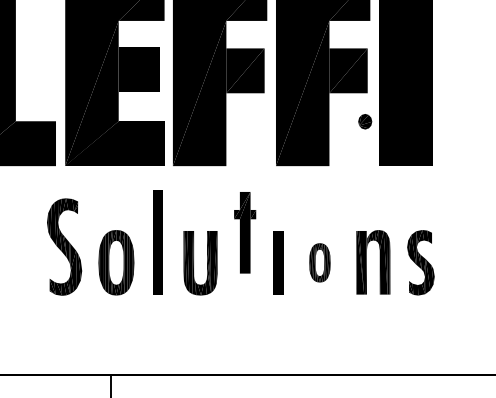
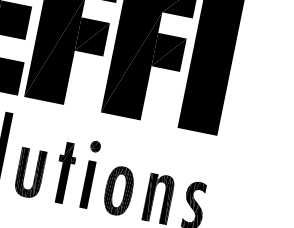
part: (365, 121) -> (95, 146), moved
part: (245, 232) -> (65, 172), moved
part: (319, 262) -> (118, 190), size x1.67

